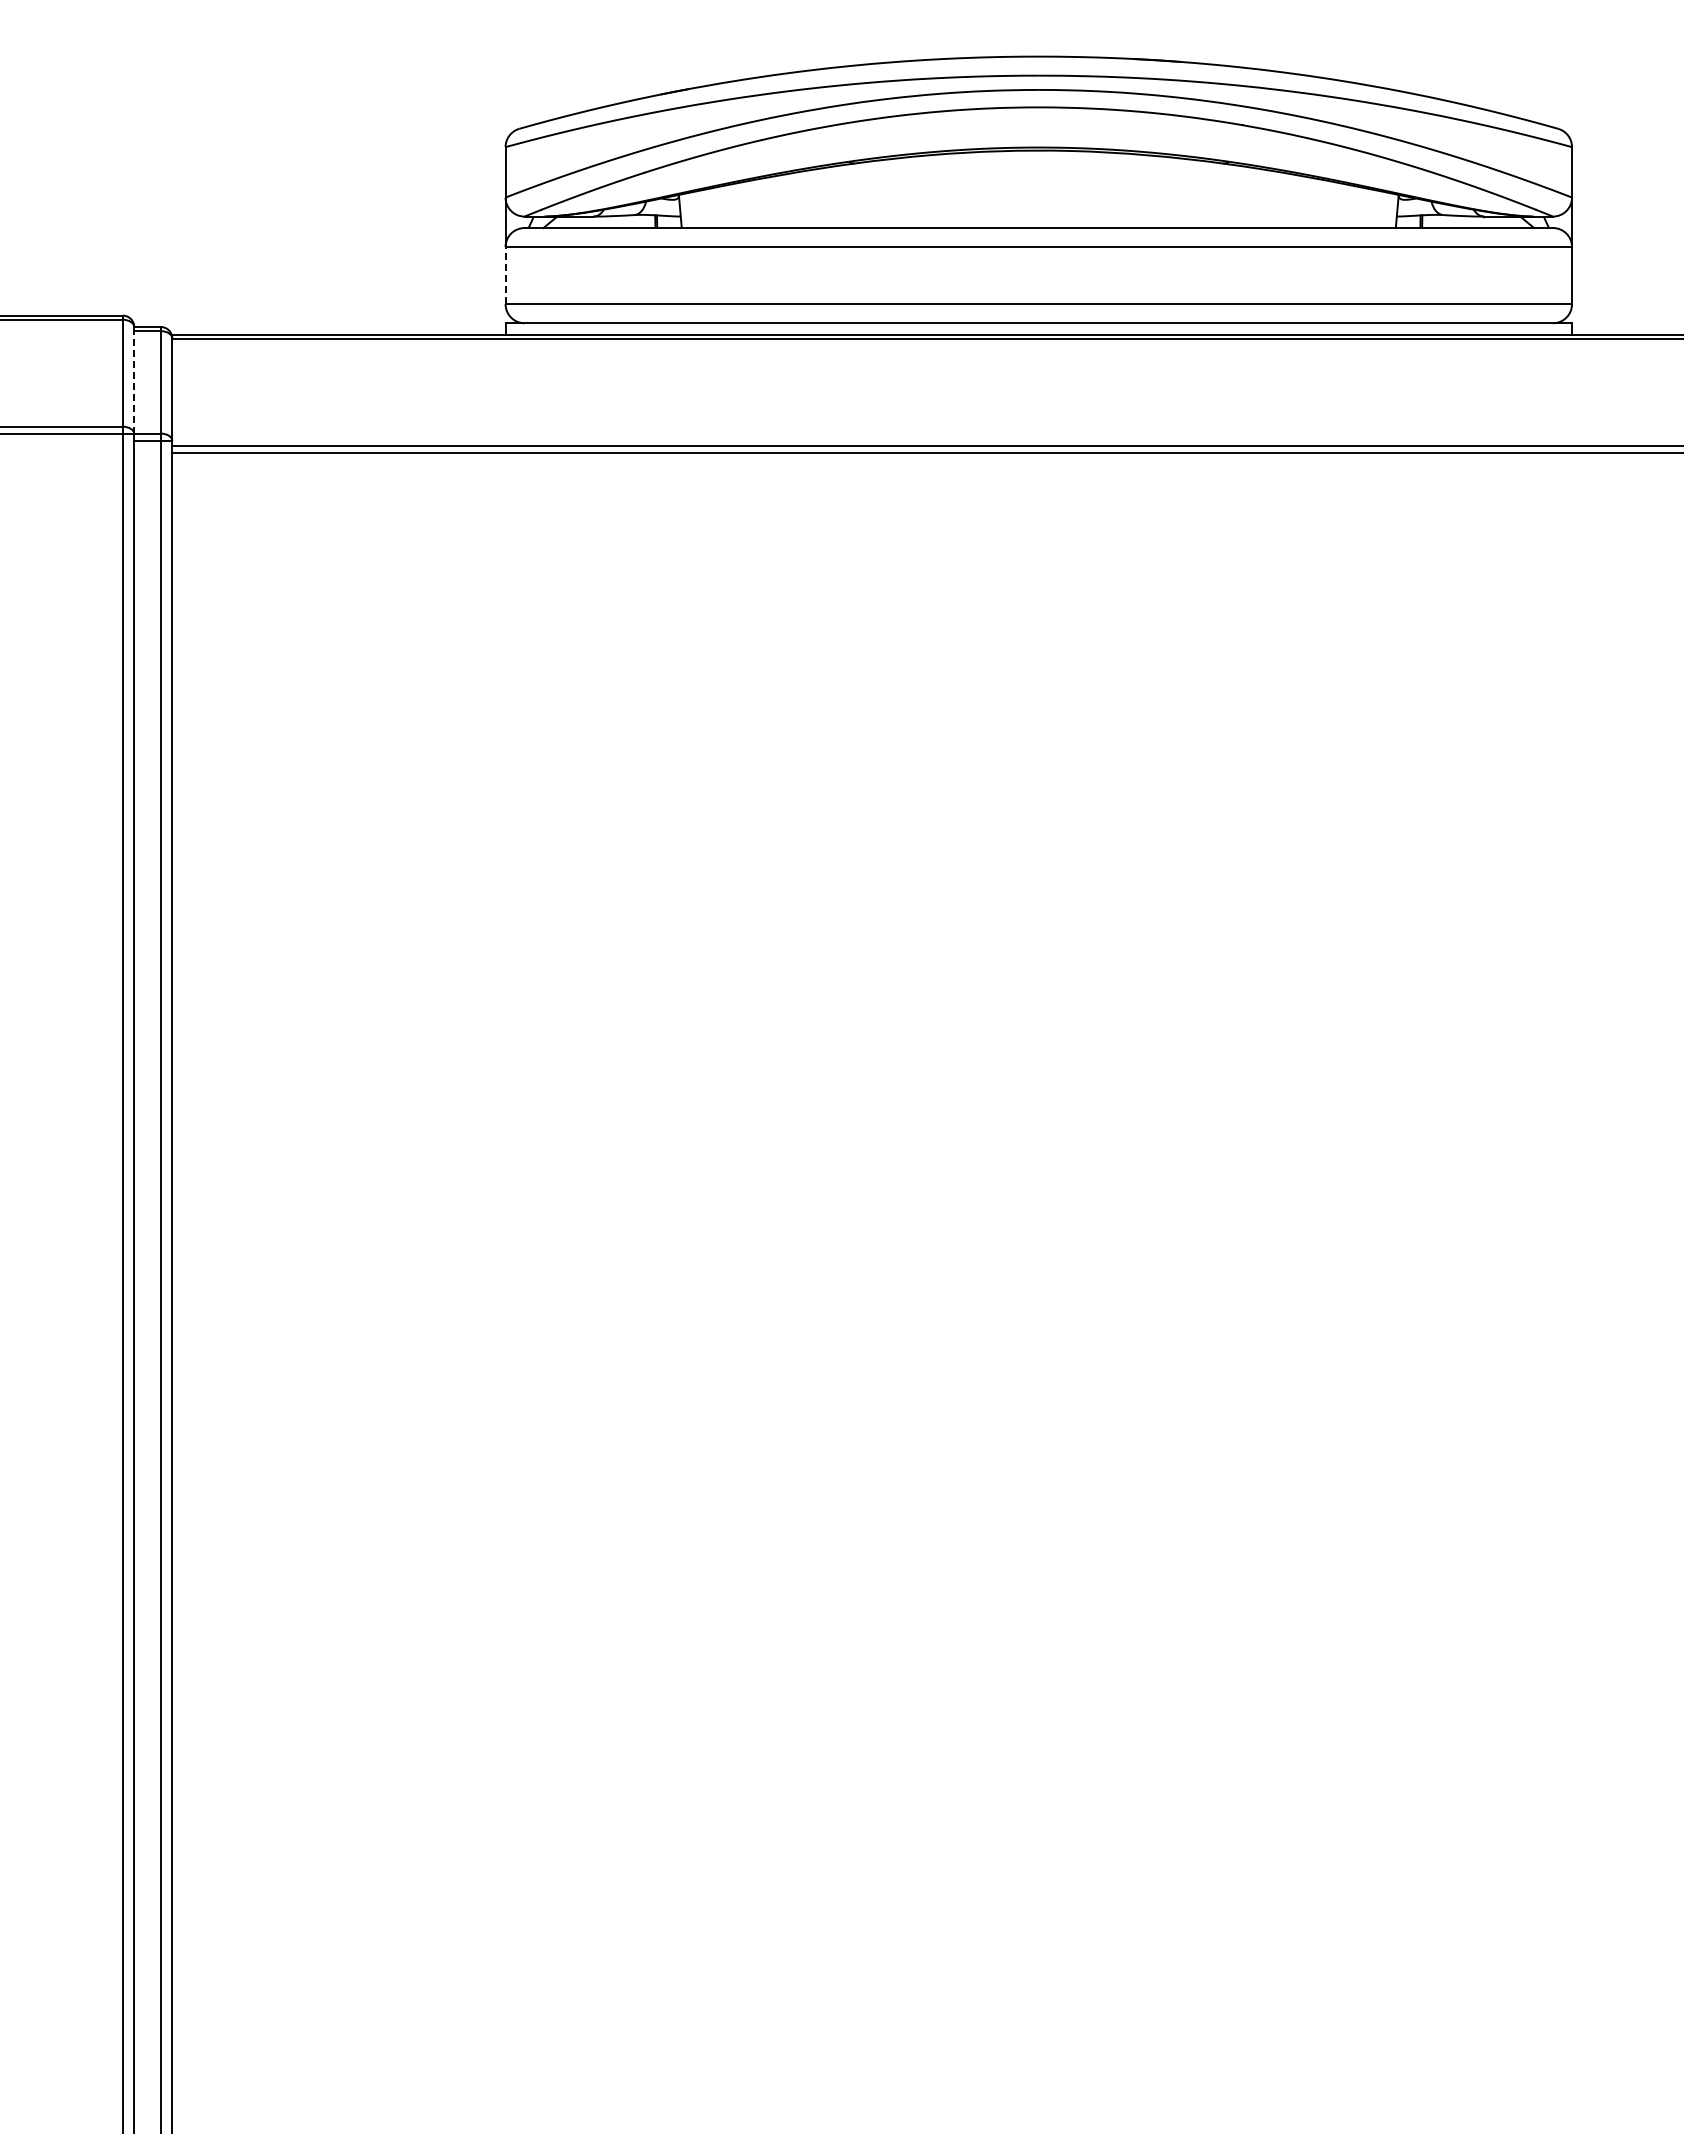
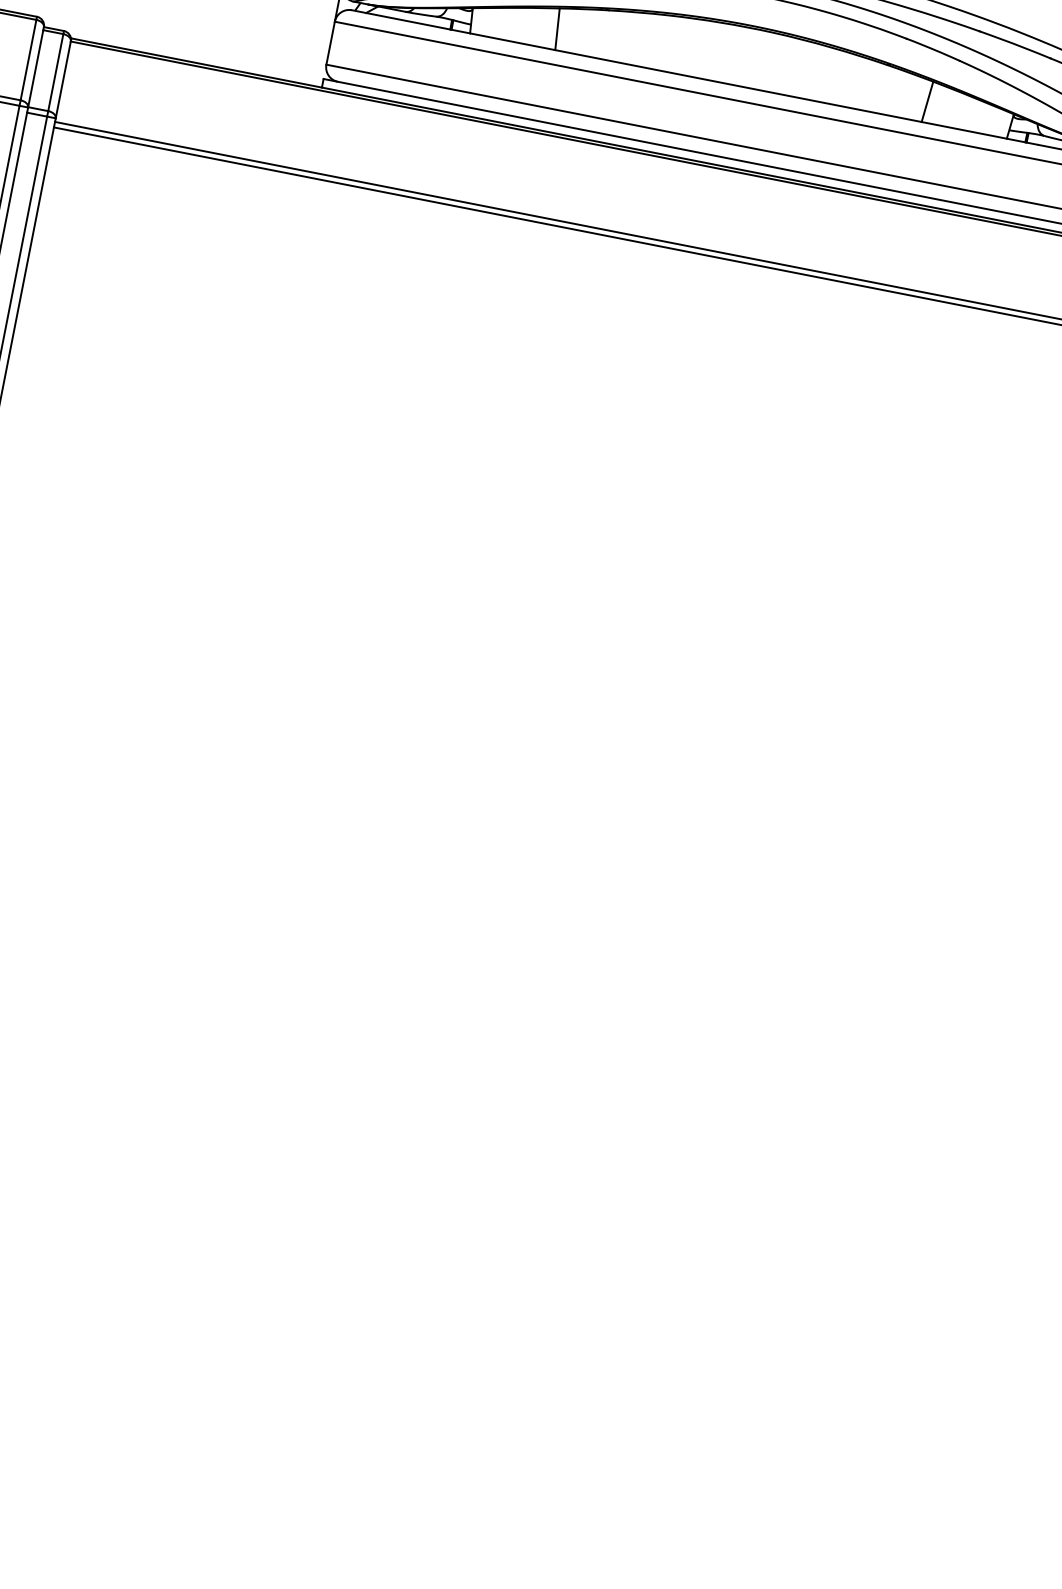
line: (792, 200) -> (557, 29), added
line: (1284, 200) -> (927, 101), added
line: (505, 275) -> (330, 43), dashed -> solid
line: (134, 380) -> (36, 67), dashed -> solid

